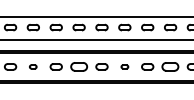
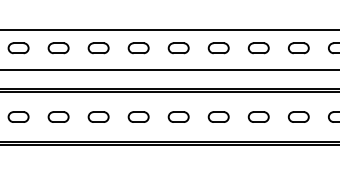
part: (32, 66) -> (57, 116), size x1.67
part: (78, 66) -> (137, 116), size x0.71
part: (124, 66) -> (218, 116), size x1.67
part: (170, 66) -> (298, 116), size x0.71

